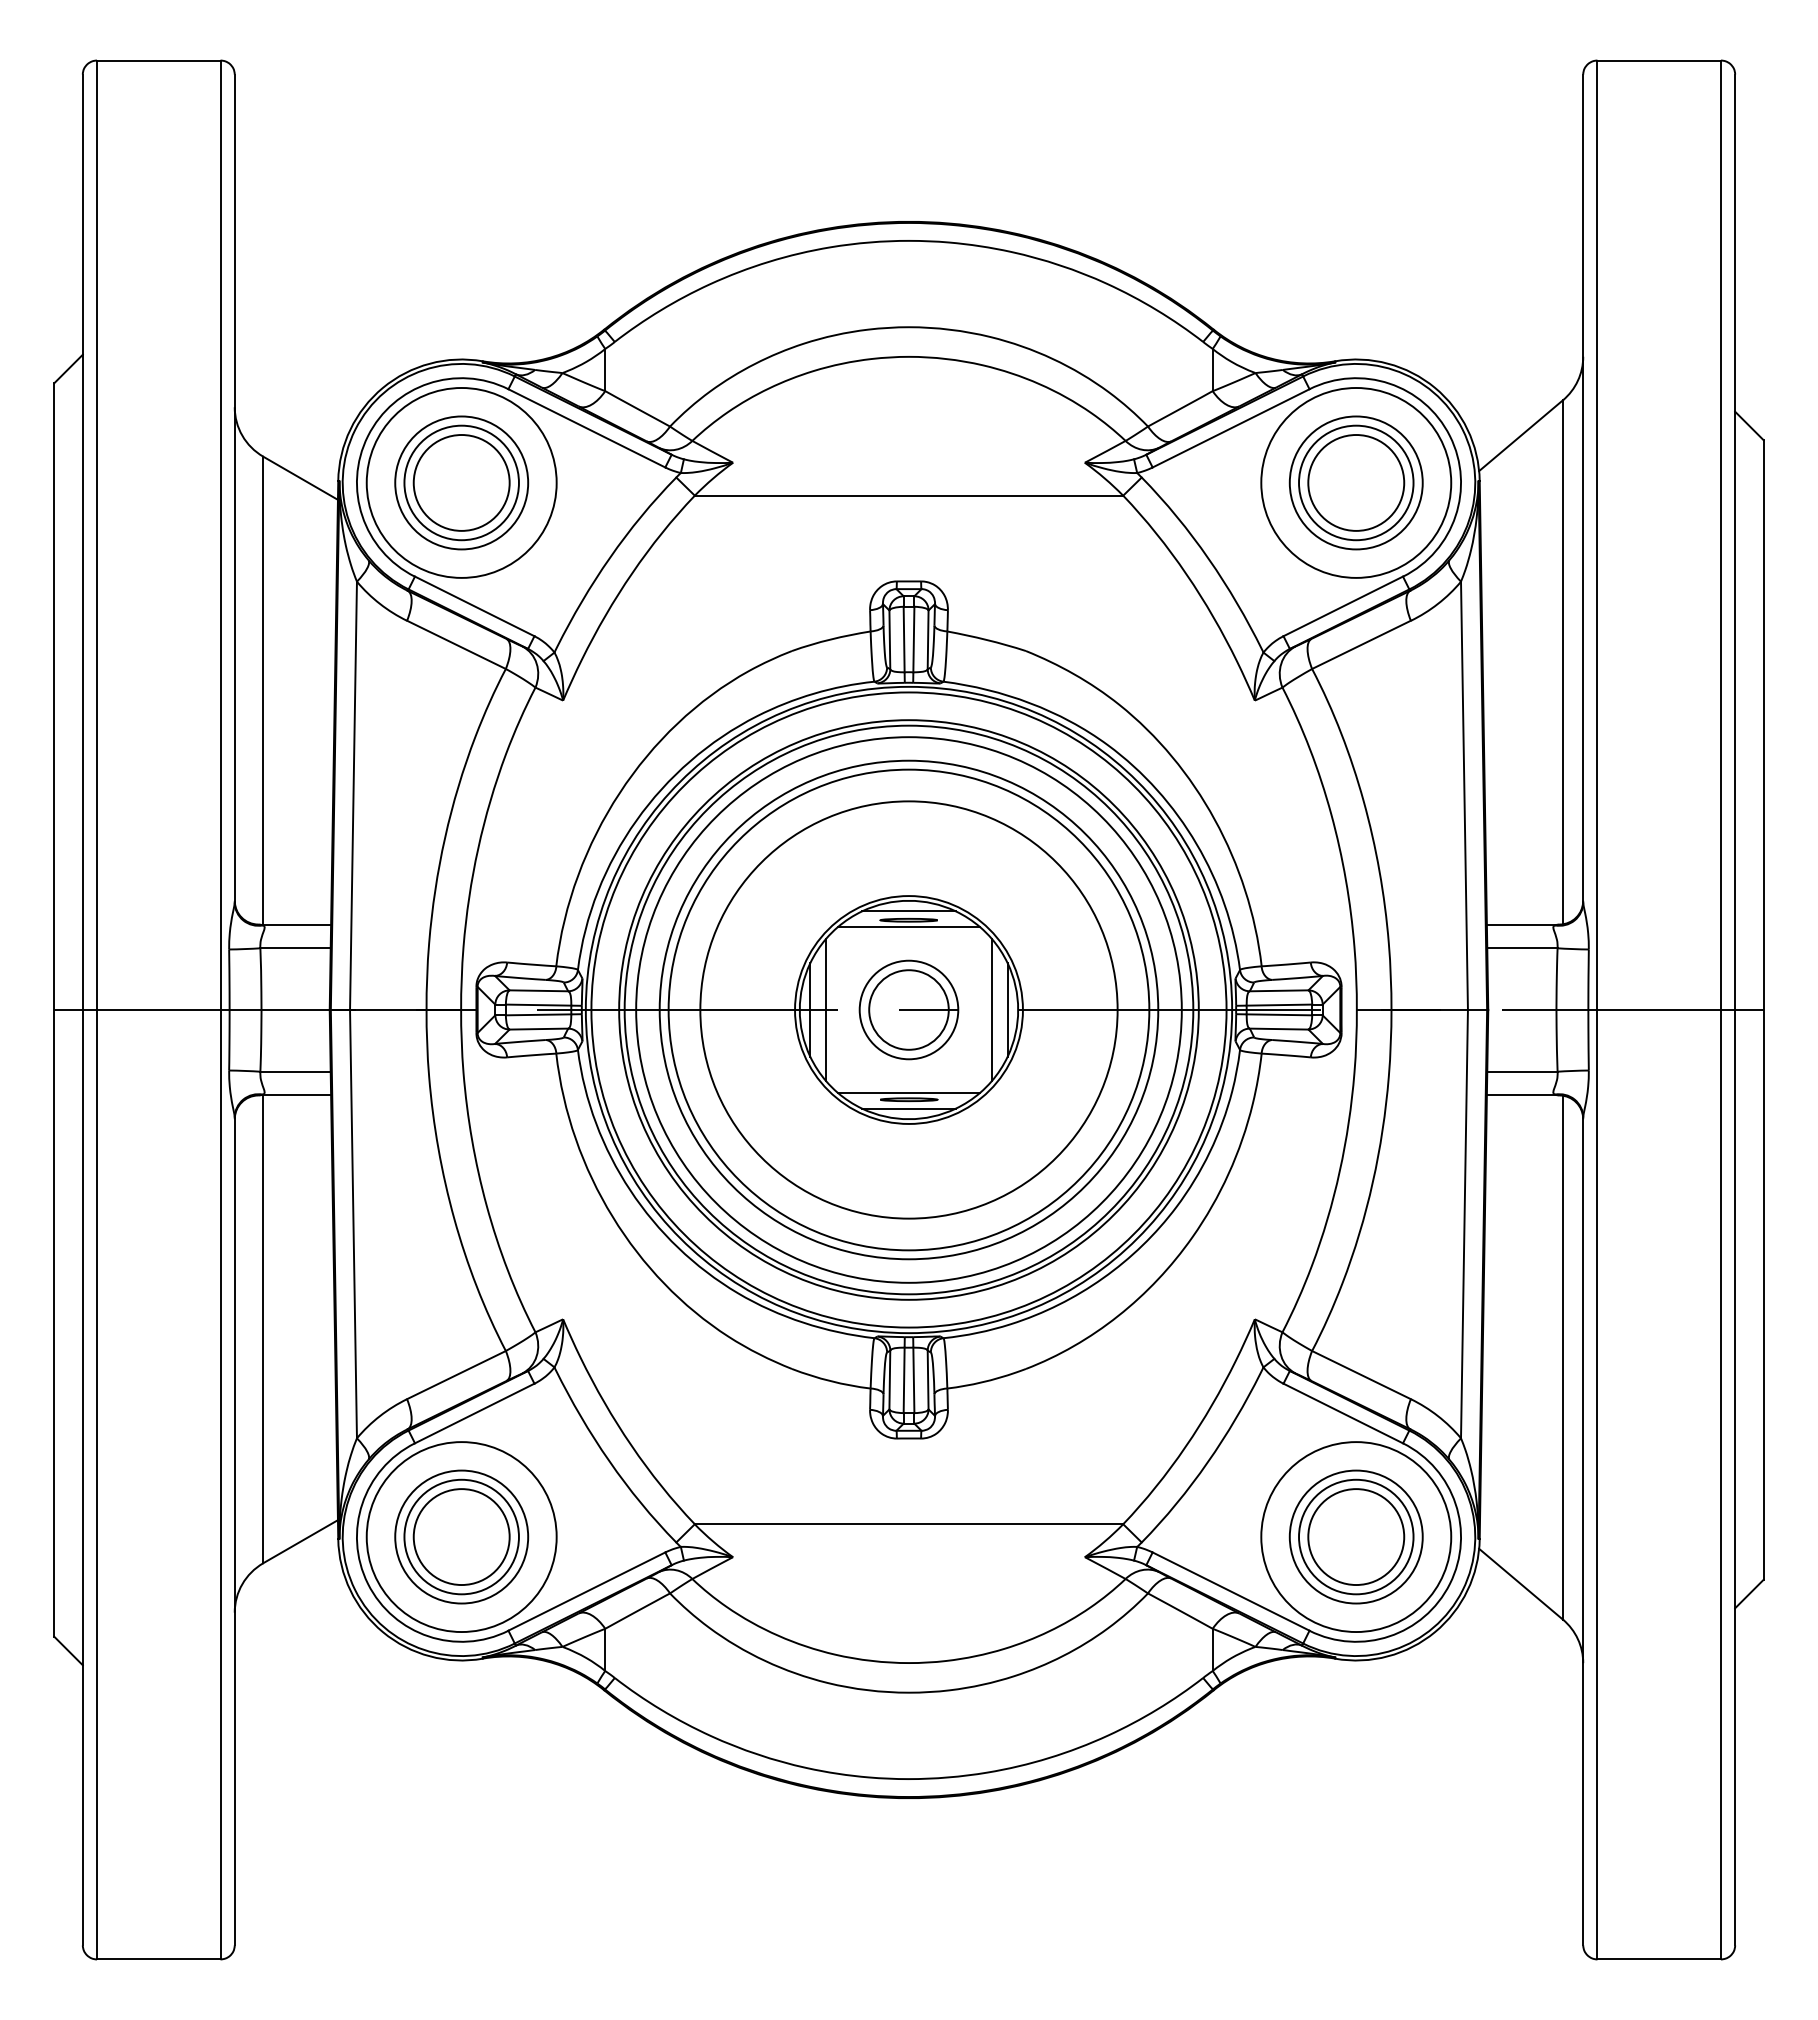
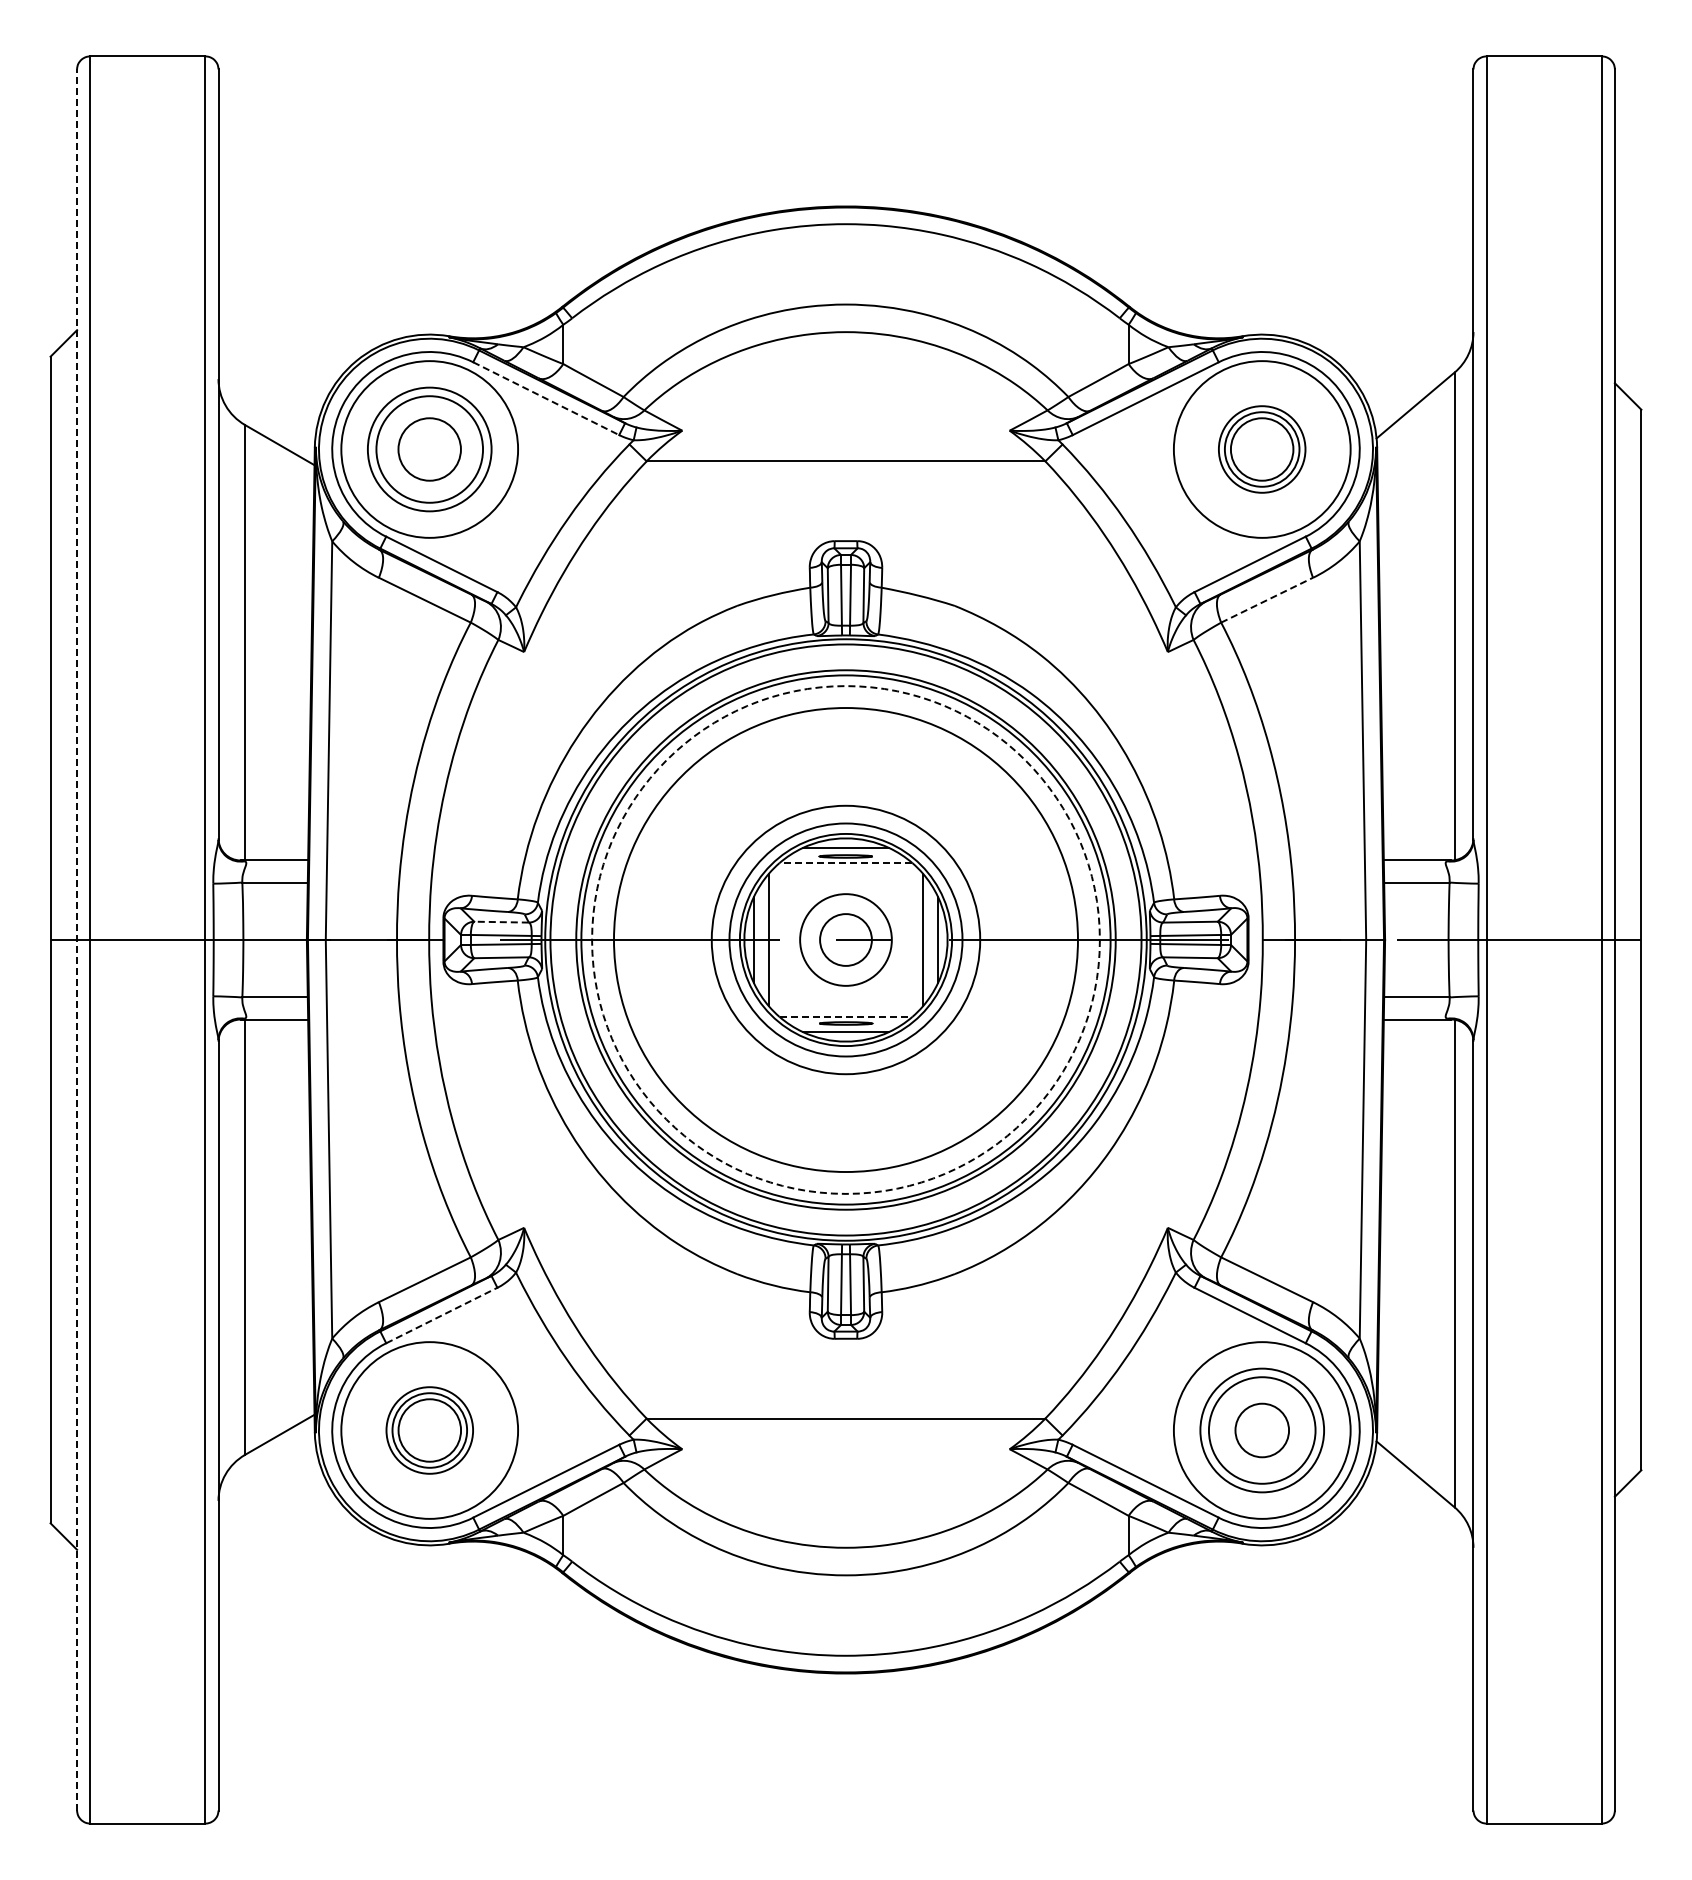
line: (587, 428) -> (546, 398), solid -> dashed
circle: (461, 482) -> (429, 449), size x0.7
part: (1355, 482) -> (1261, 449), size x0.7
line: (1361, 644) -> (1267, 599), solid -> dashed
line: (908, 927) -> (845, 863), solid -> dashed
line: (538, 991) -> (501, 922), solid -> dashed
circle: (908, 1009) -> (845, 939), size x0.6
circle: (908, 1009) -> (845, 939), size x0.6
circle: (908, 1009) -> (845, 939), size x0.7
circle: (908, 1009) -> (845, 939), solid -> dashed
line: (83, 1010) -> (77, 940), solid -> dashed
line: (909, 1092) -> (846, 1016), solid -> dashed
line: (475, 1413) -> (442, 1315), solid -> dashed
part: (461, 1537) -> (429, 1430), size x0.7
circle: (1355, 1537) -> (1261, 1430), size x0.6

